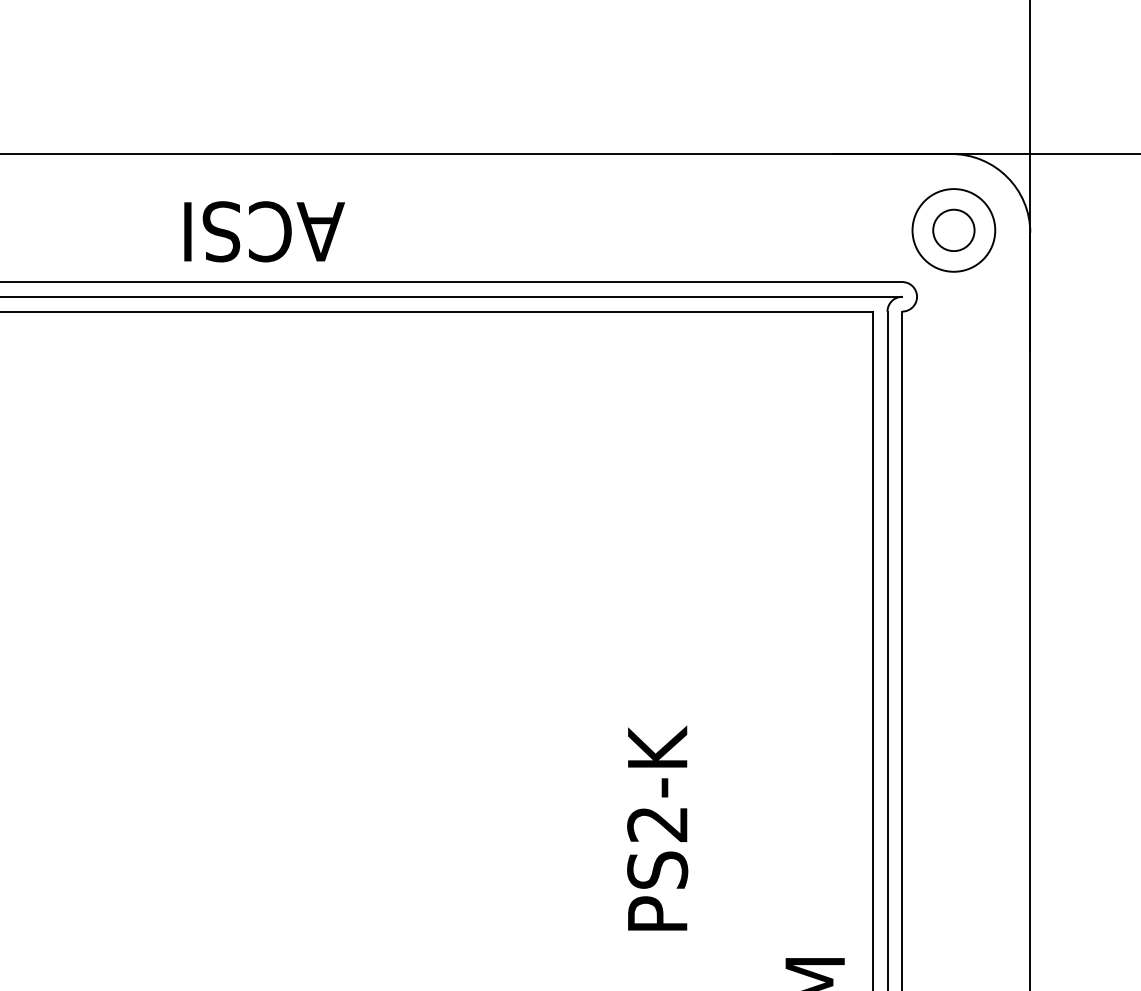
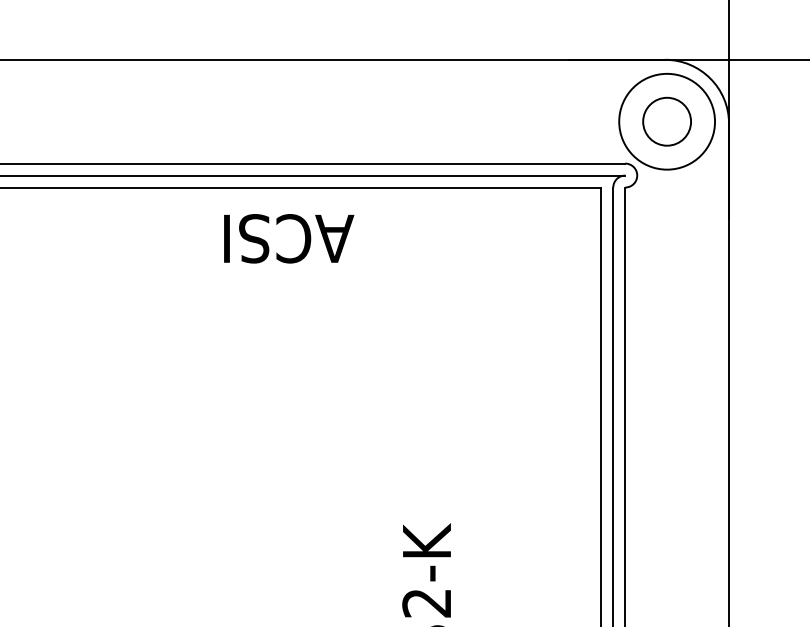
circle: (953, 229) -> (666, 121), size x1.43
circle: (953, 230) -> (666, 121), size x1.43
text: (264, 231) -> (289, 238), moved

